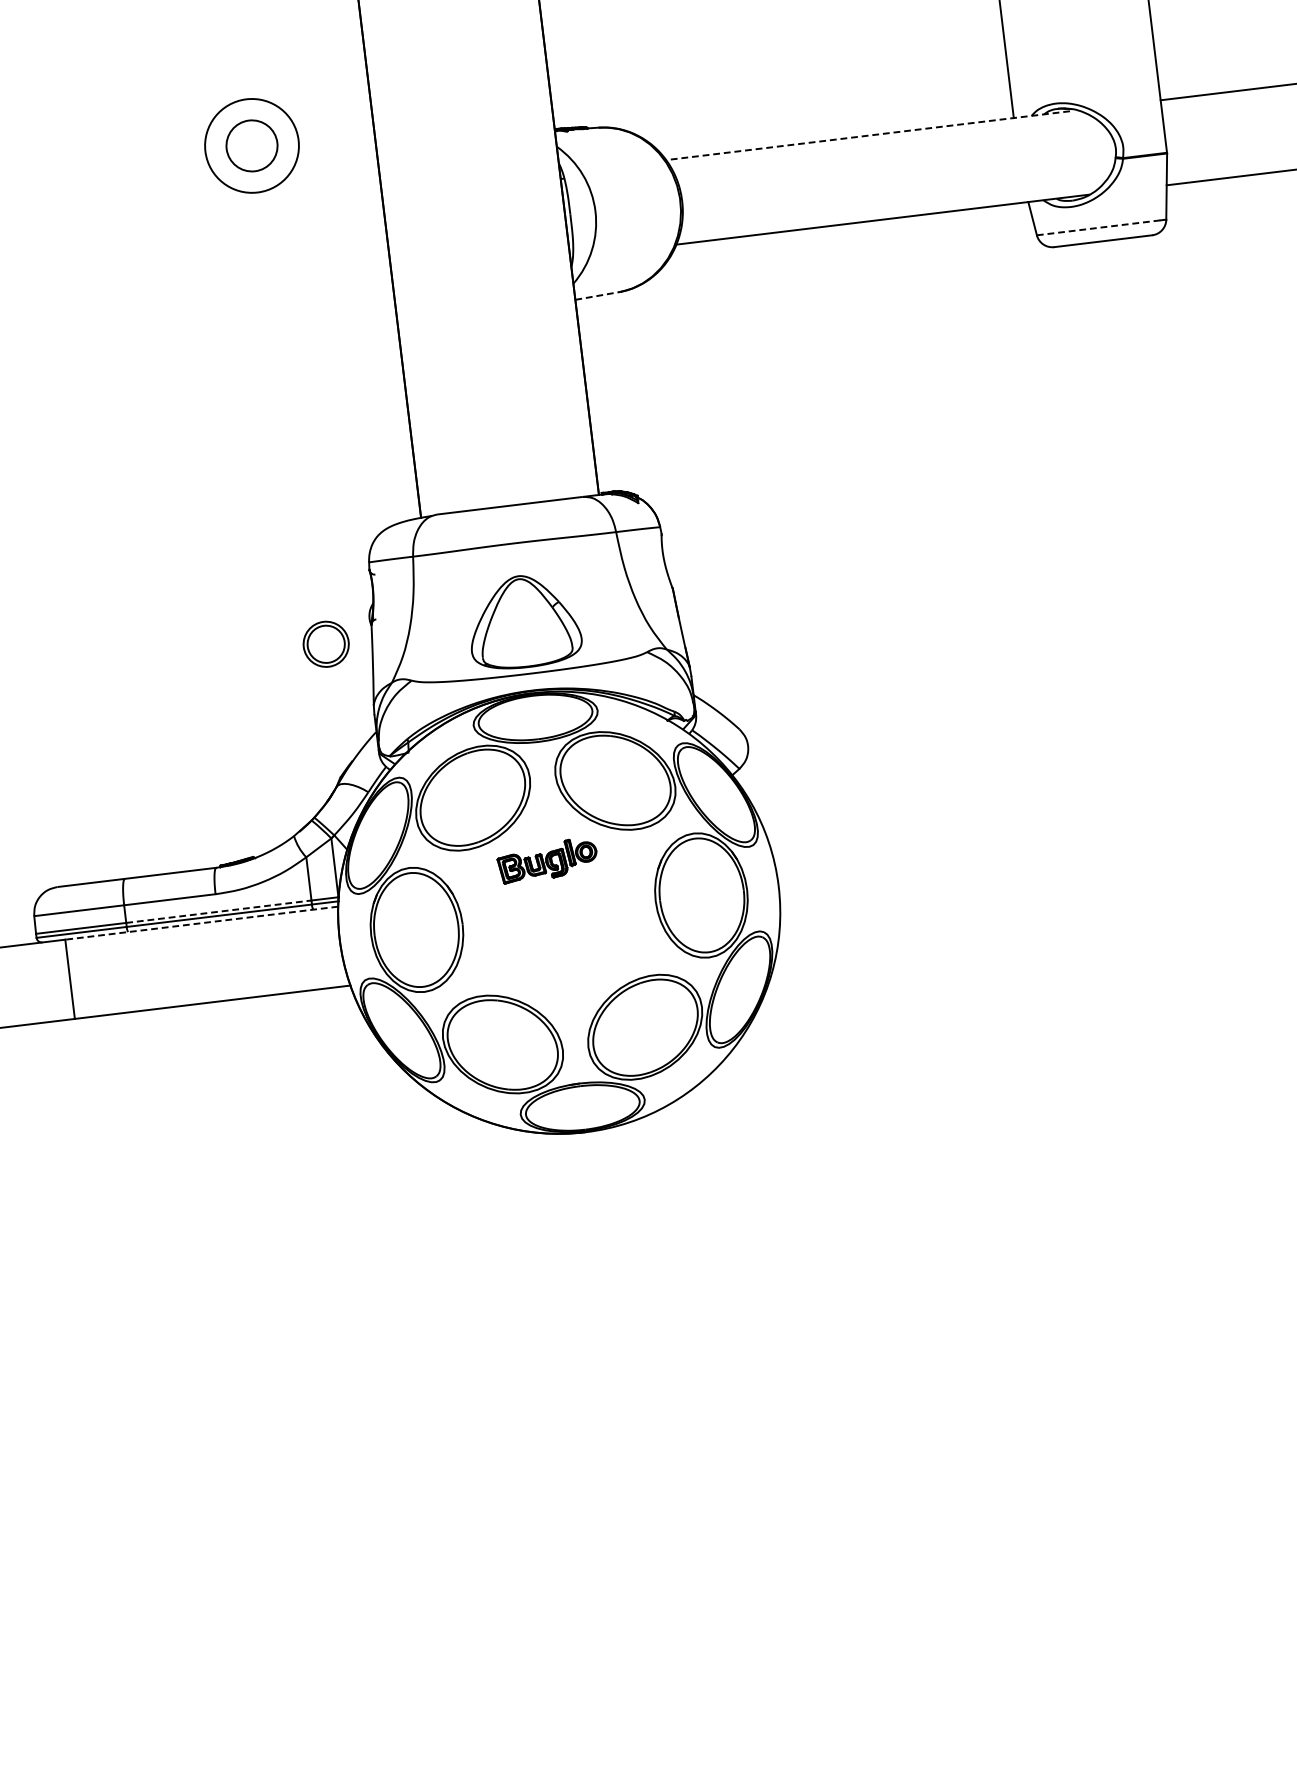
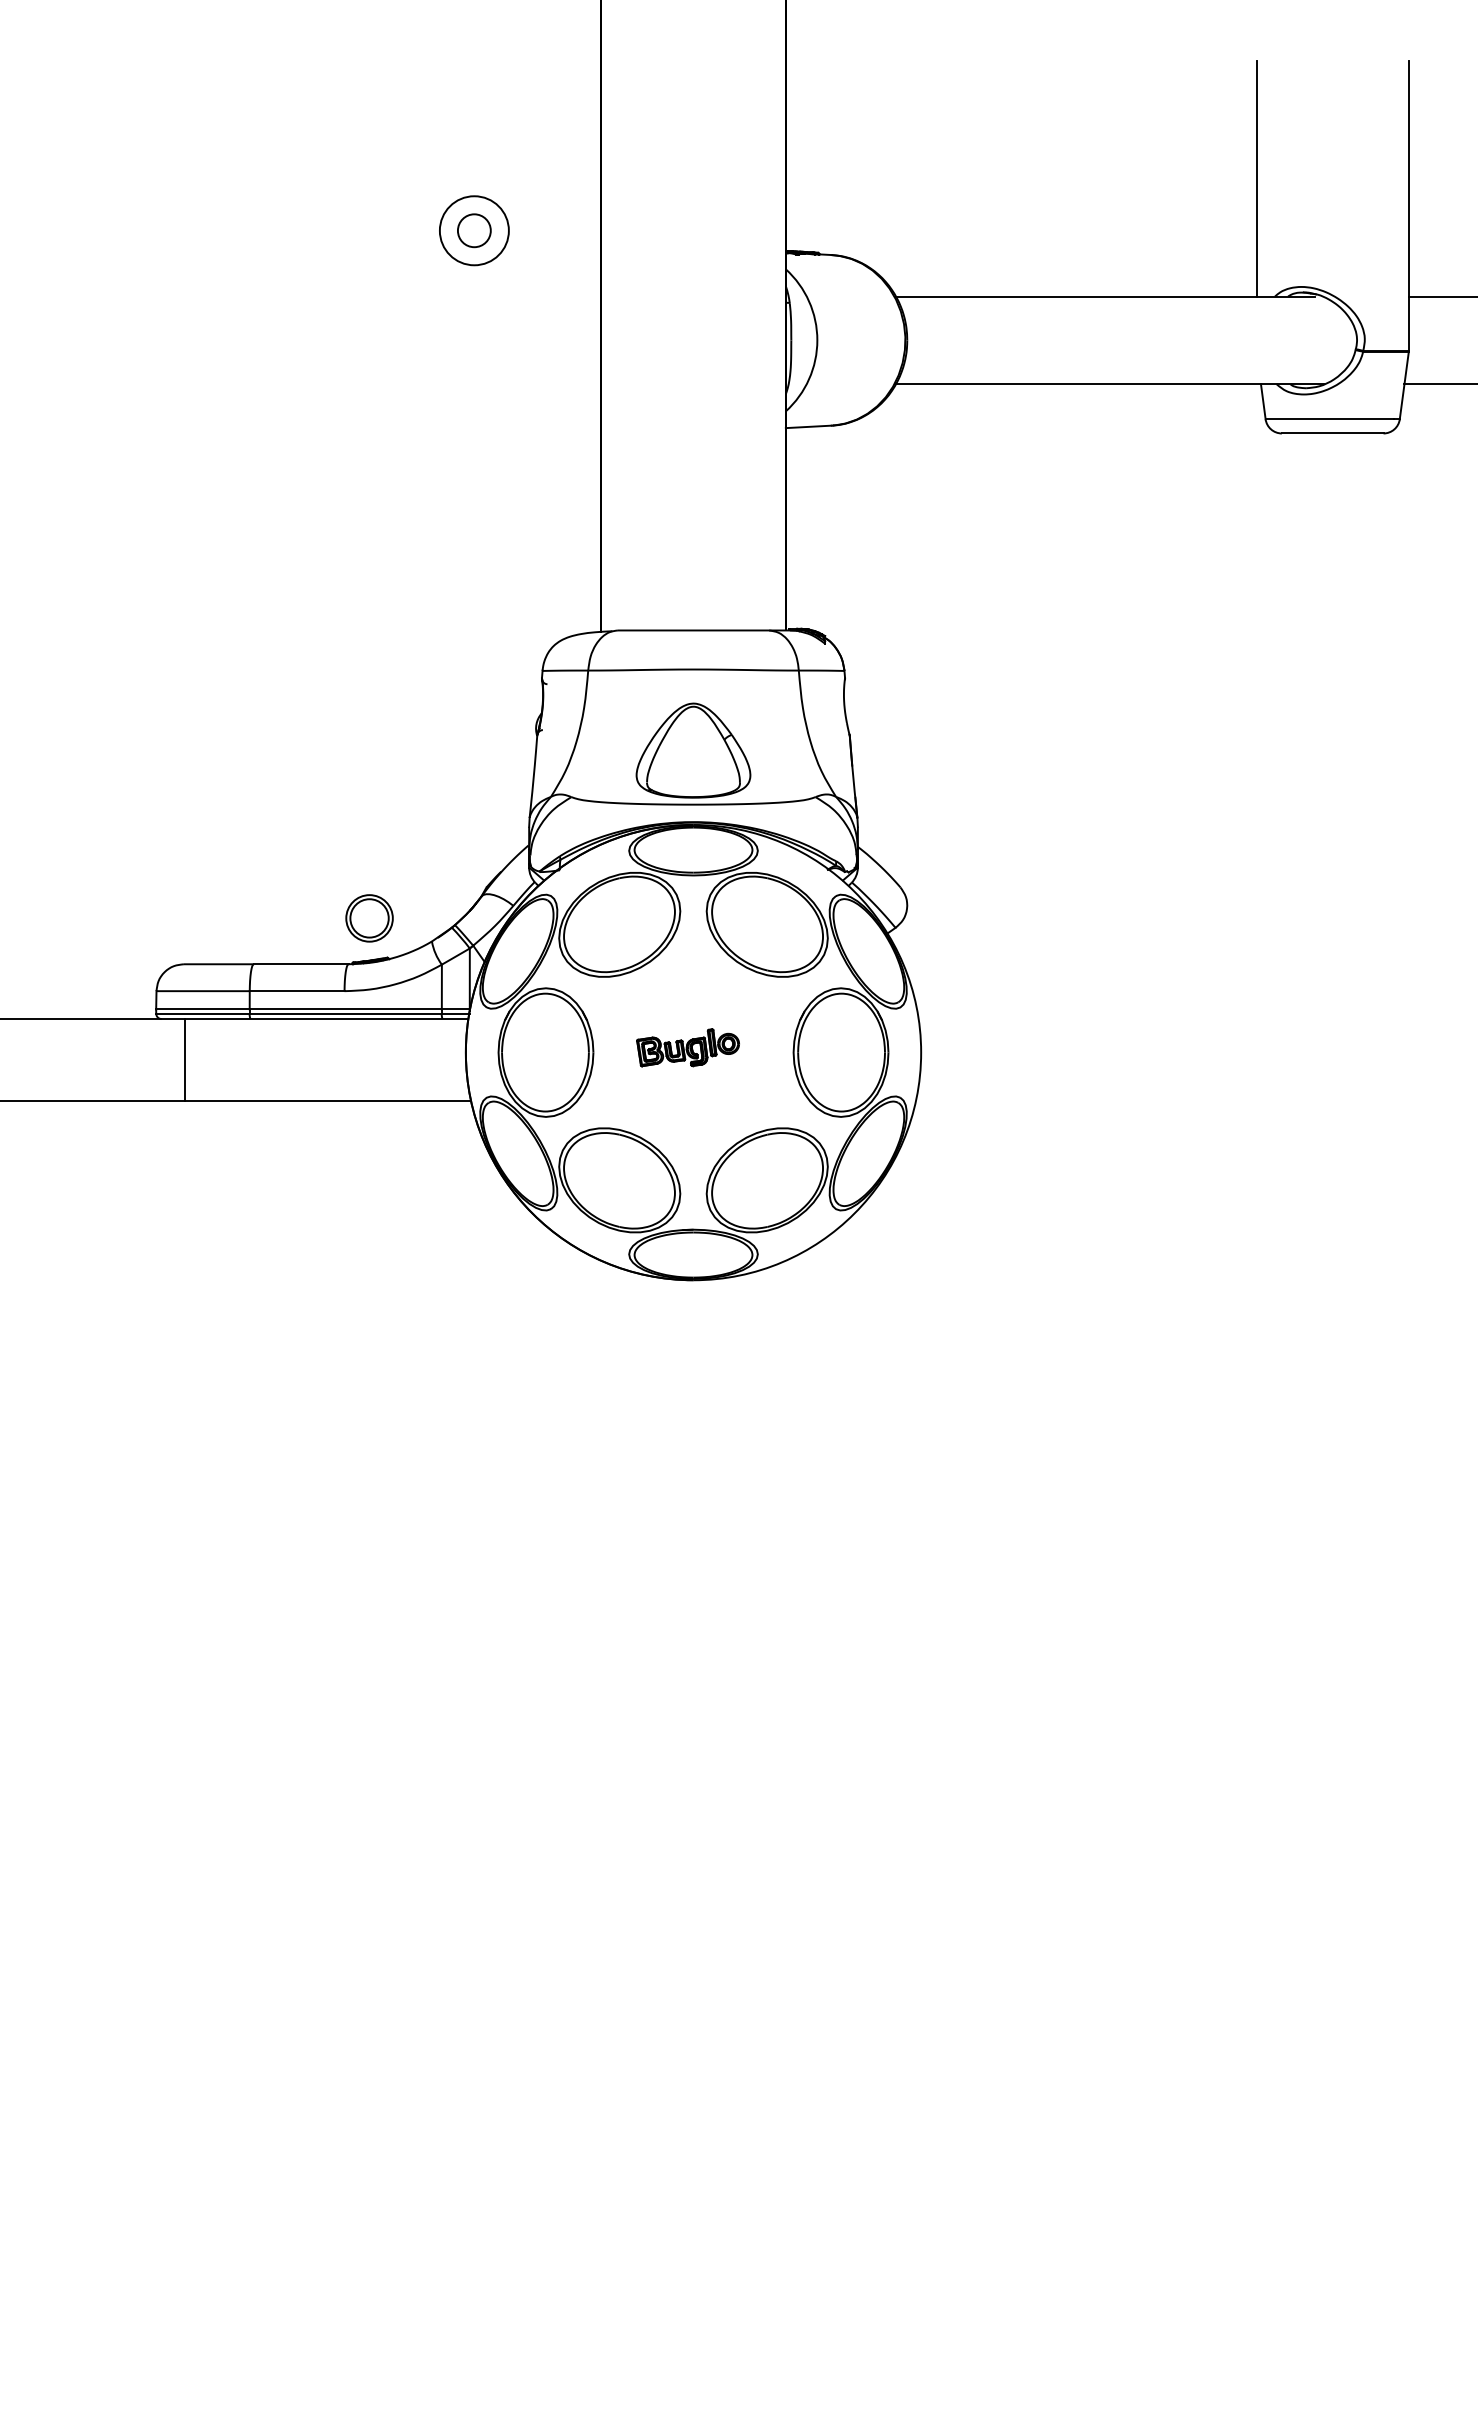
line: (867, 135) -> (1104, 296), dashed -> solid
circle: (251, 145) -> (473, 230), size x0.62
circle: (251, 145) -> (473, 230), size x0.71
line: (1099, 228) -> (1330, 419), dashed -> solid
line: (597, 295) -> (808, 426), dashed -> solid
part: (326, 644) -> (369, 918), moved
part: (546, 860) -> (687, 1047), moved
line: (219, 911) -> (346, 1009), dashed -> solid
line: (201, 923) -> (326, 1019), dashed -> solid

